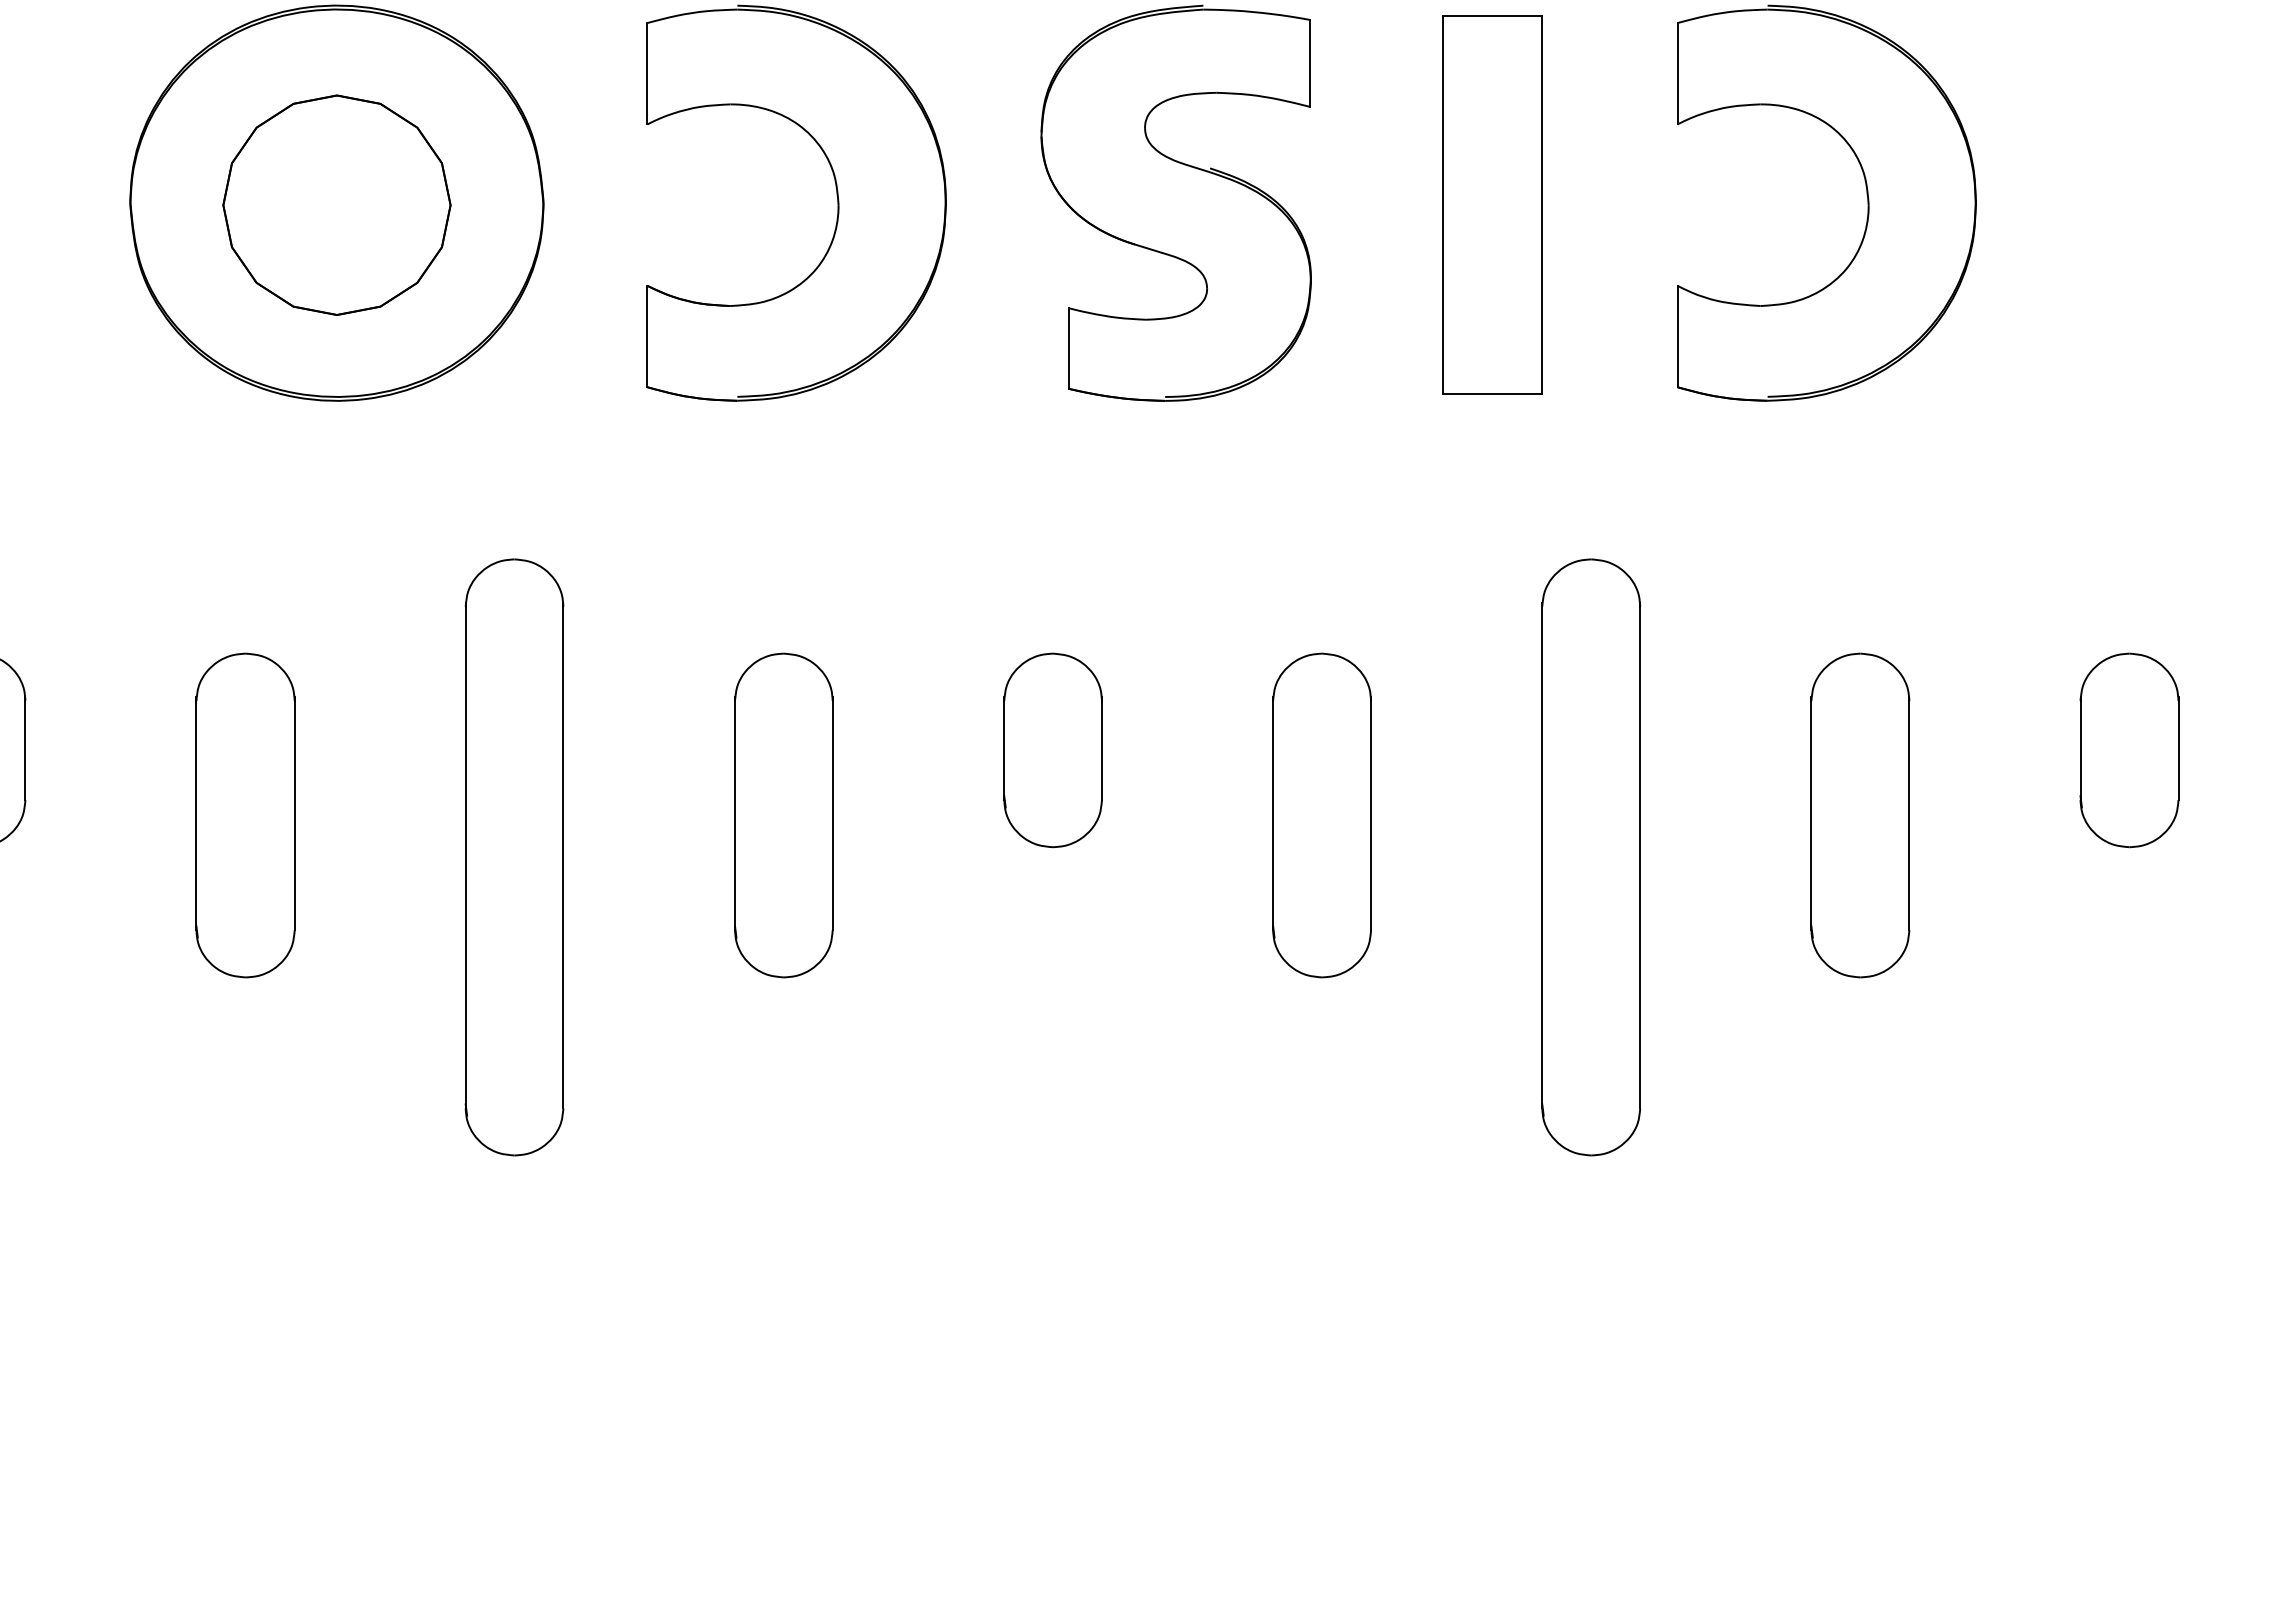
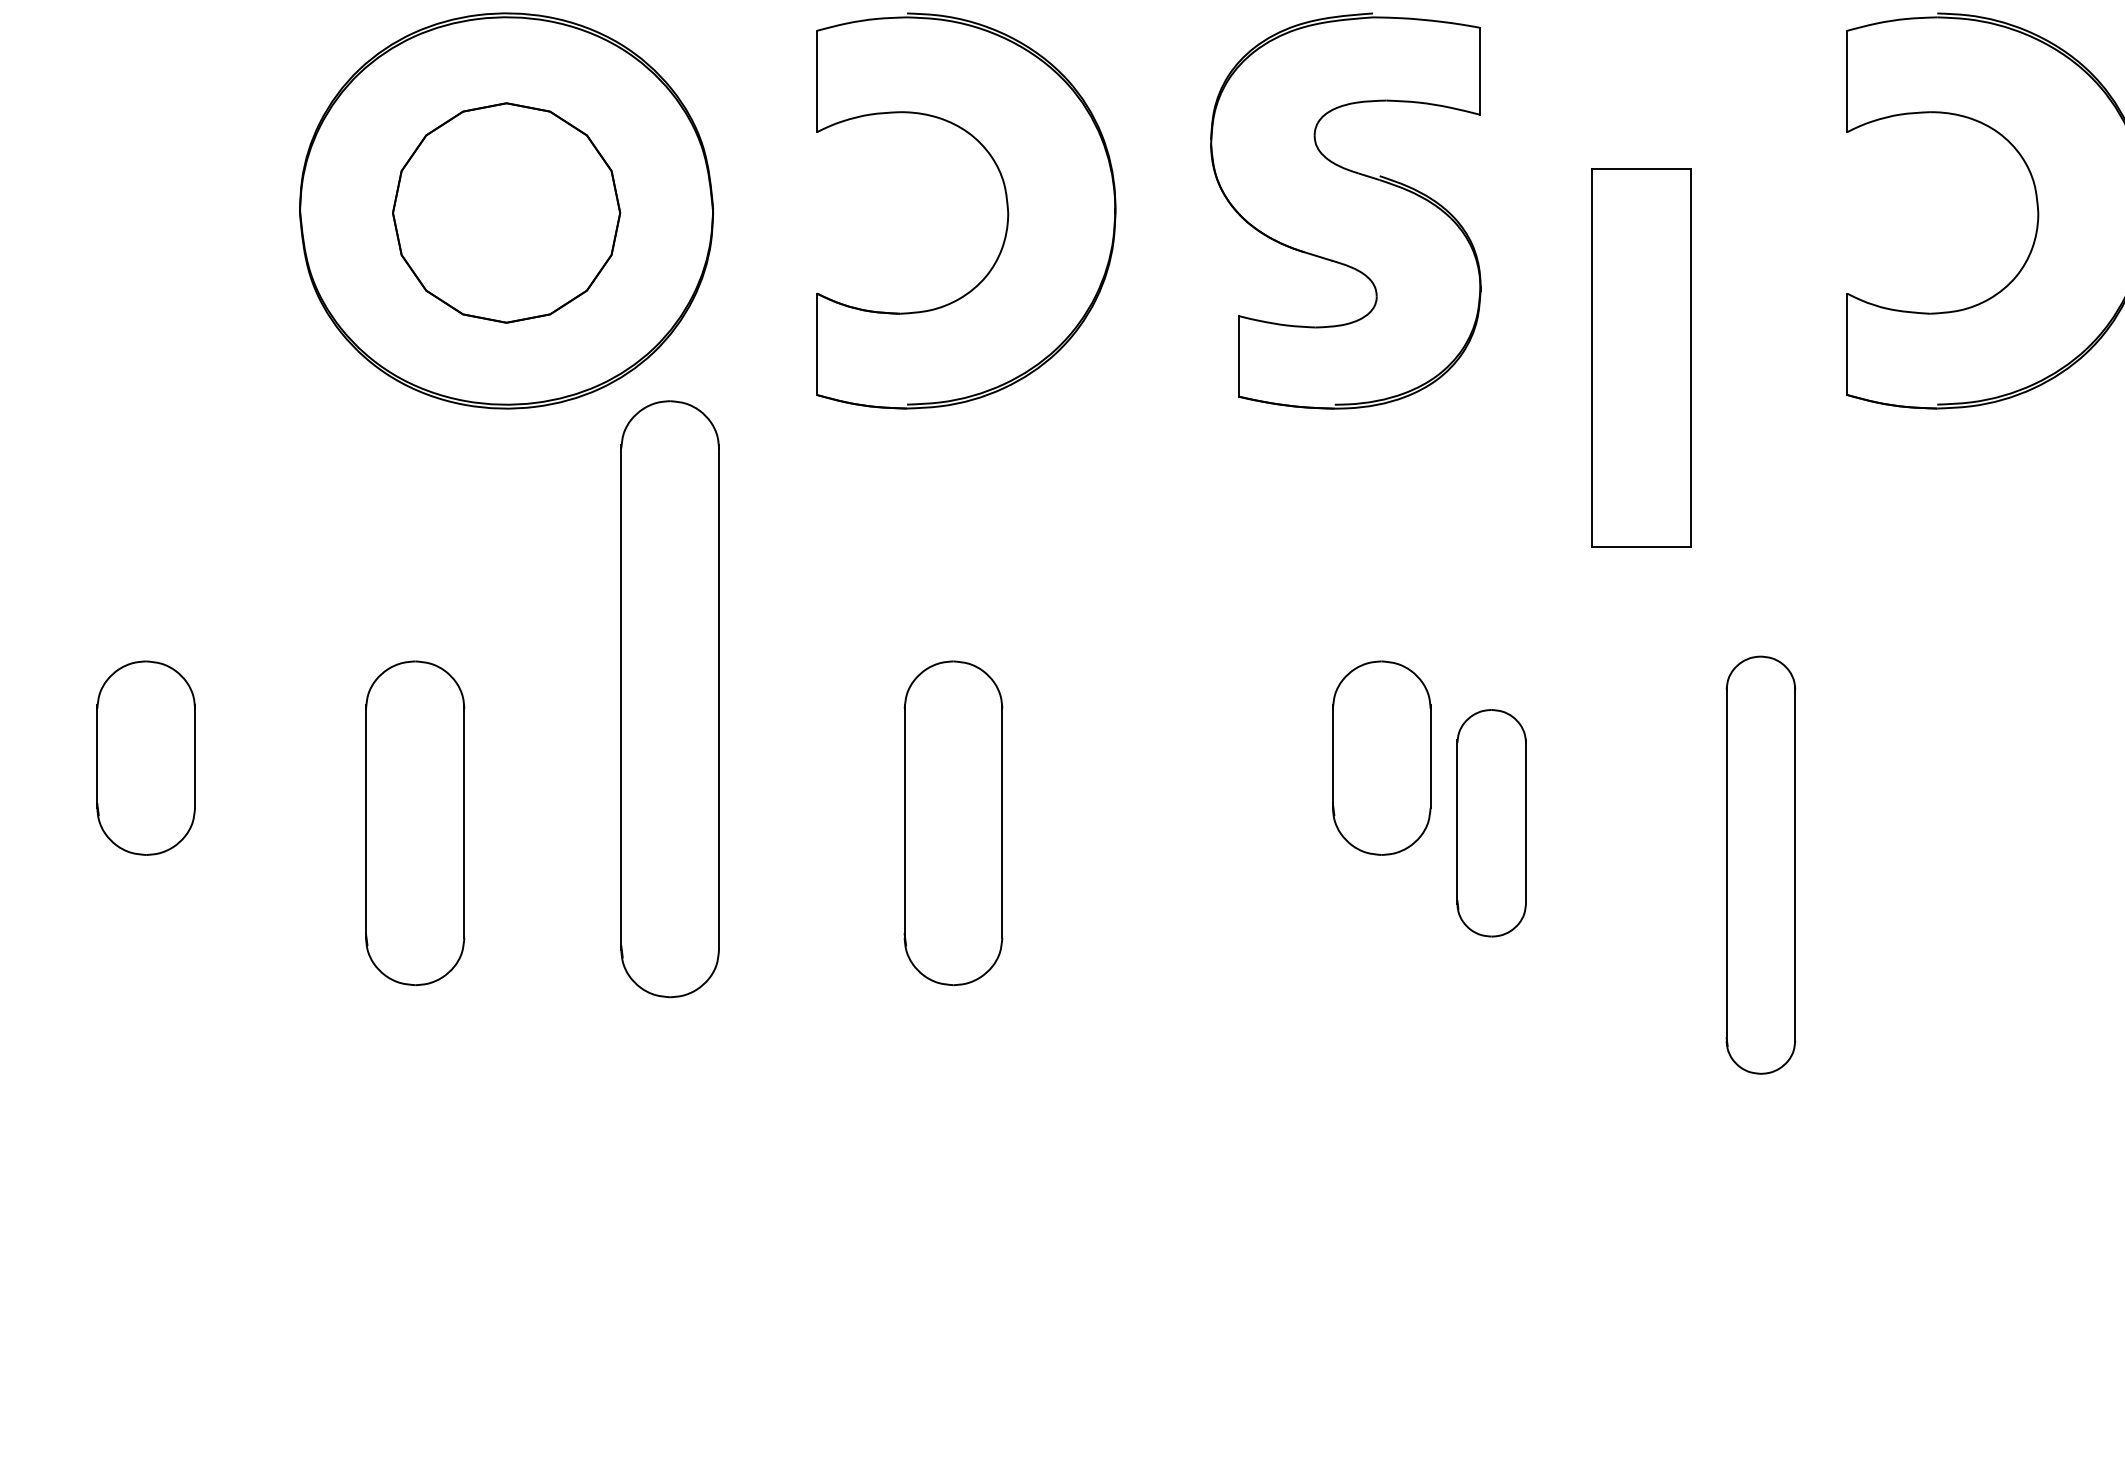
part: (1492, 204) -> (1641, 357), moved
part: (1052, 750) -> (1381, 758), moved
part: (1321, 815) -> (1491, 823), size x0.7
part: (1860, 815) -> (2030, 823), removed
part: (514, 857) -> (670, 699), moved
part: (1591, 857) -> (1761, 865), size x0.7

